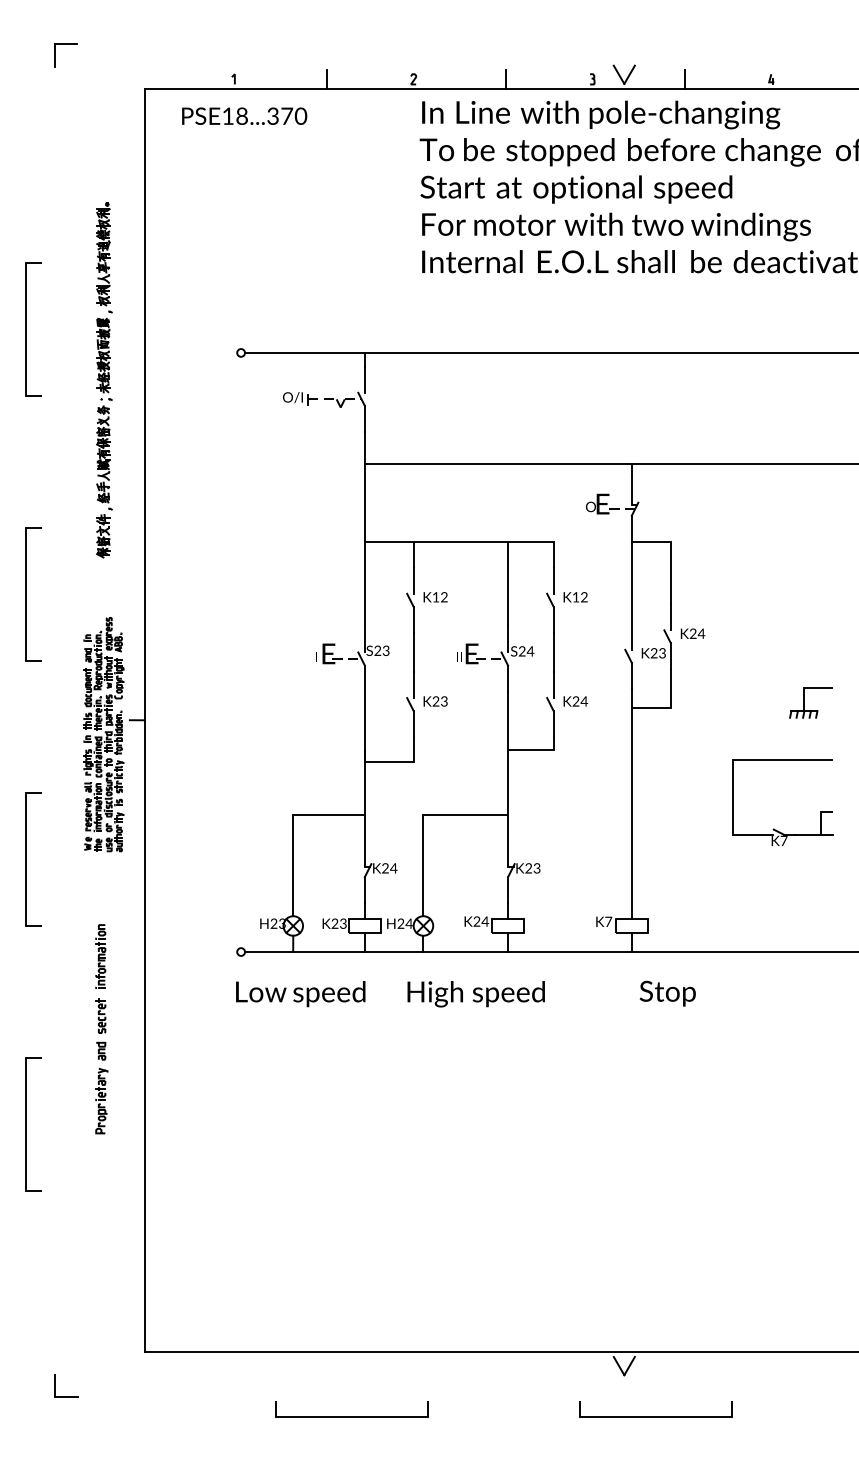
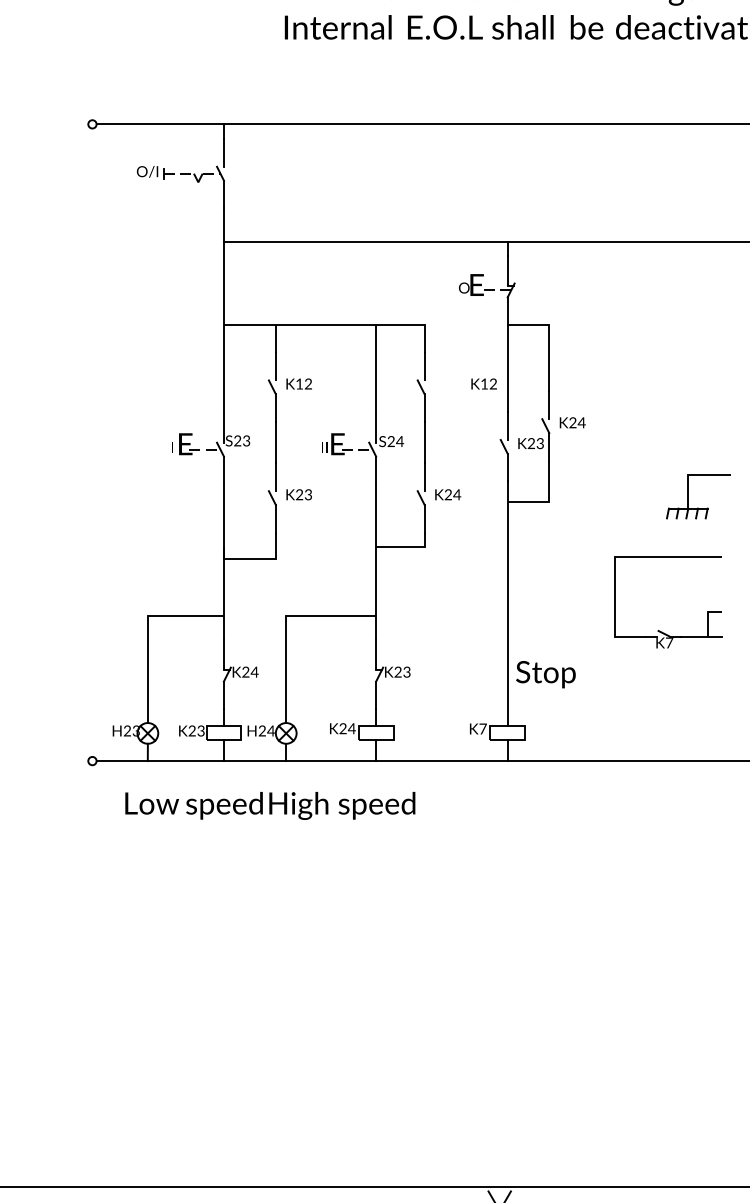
text: (575, 597) -> (483, 384), moved
part: (810, 702) -> (697, 495), size x1.4
text: (667, 993) -> (545, 674), moved
text: (300, 994) -> (193, 806), moved

